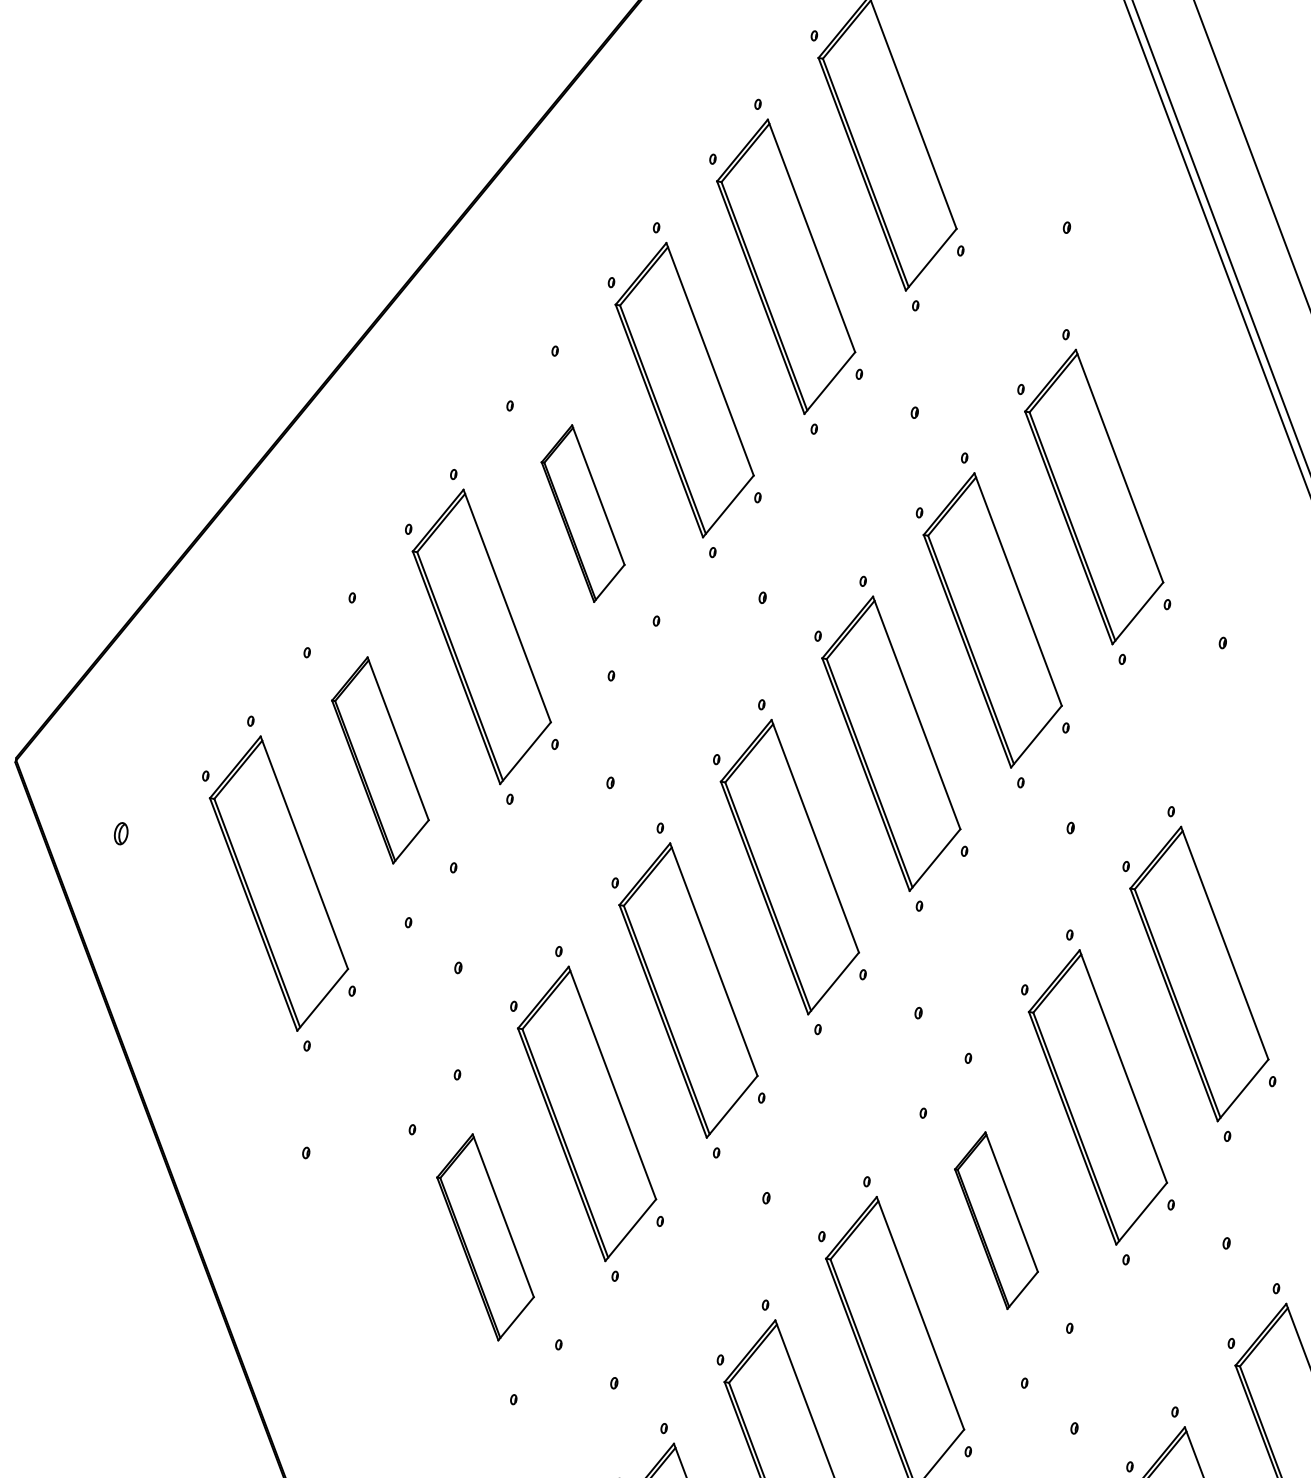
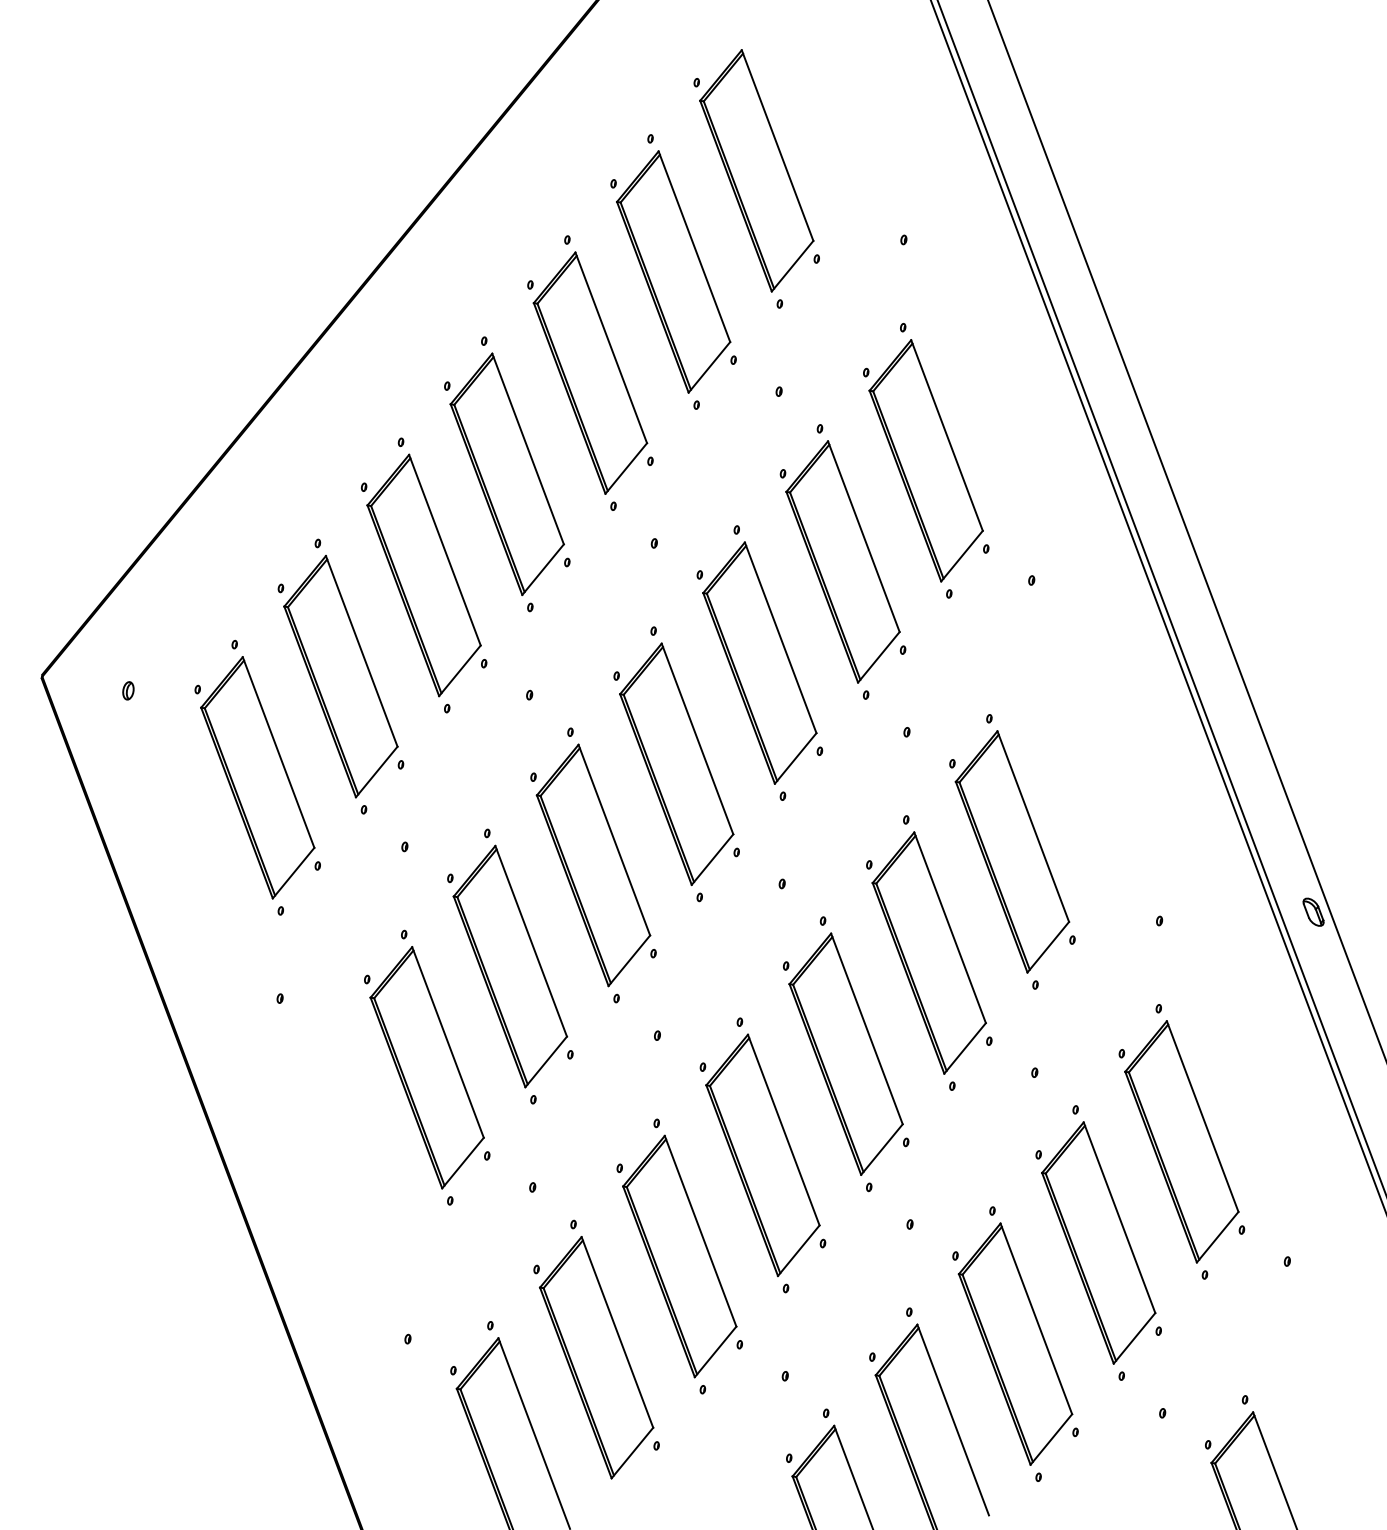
part: (582, 513) -> (506, 474), size x1.67
part: (379, 760) -> (340, 676), size x1.43
part: (121, 833) -> (128, 690), moved
part: (995, 1219) -> (845, 1053), size x1.67
part: (484, 1236) -> (426, 1067), size x1.43

